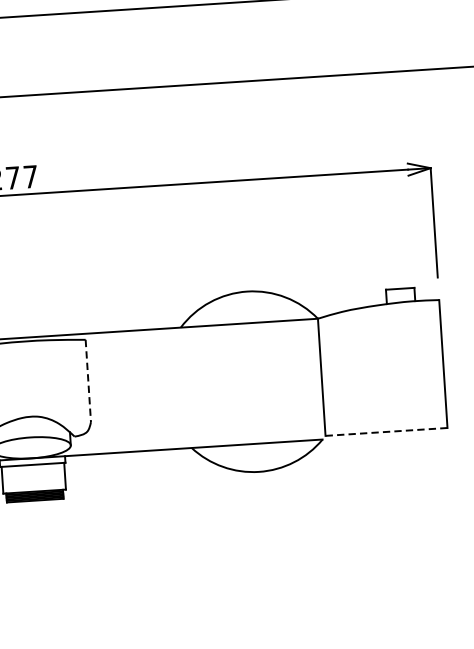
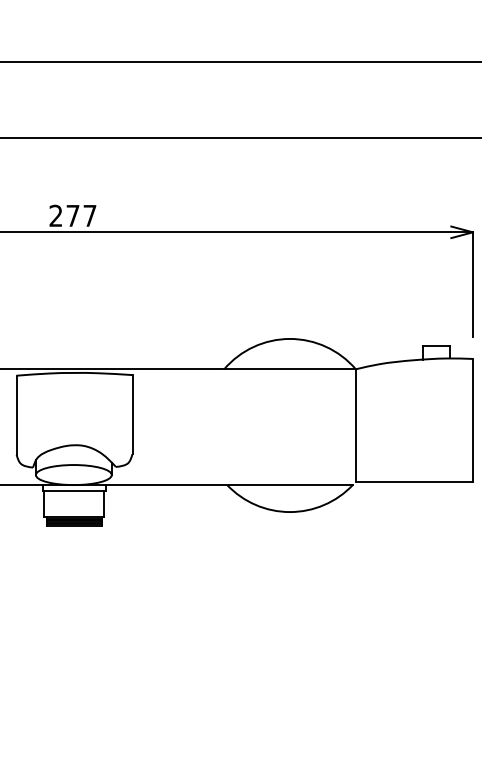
line: (88, 380) -> (132, 414), dashed -> solid
line: (386, 431) -> (414, 481), dashed -> solid

